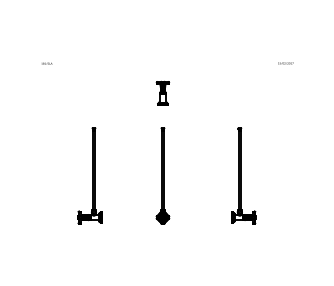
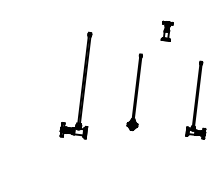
part: (162, 92) -> (166, 30), moved
part: (89, 175) -> (78, 85), size x1.4

